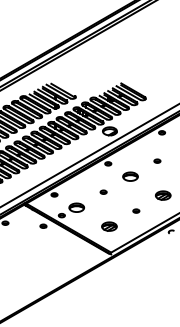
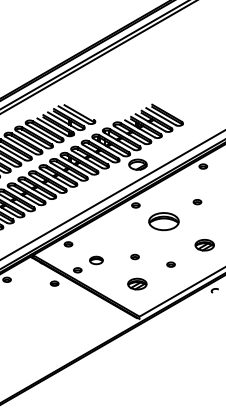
part: (130, 176) -> (163, 221), size x1.6
part: (103, 191) -> (134, 256), moved
part: (76, 207) -> (96, 260), size x0.7

